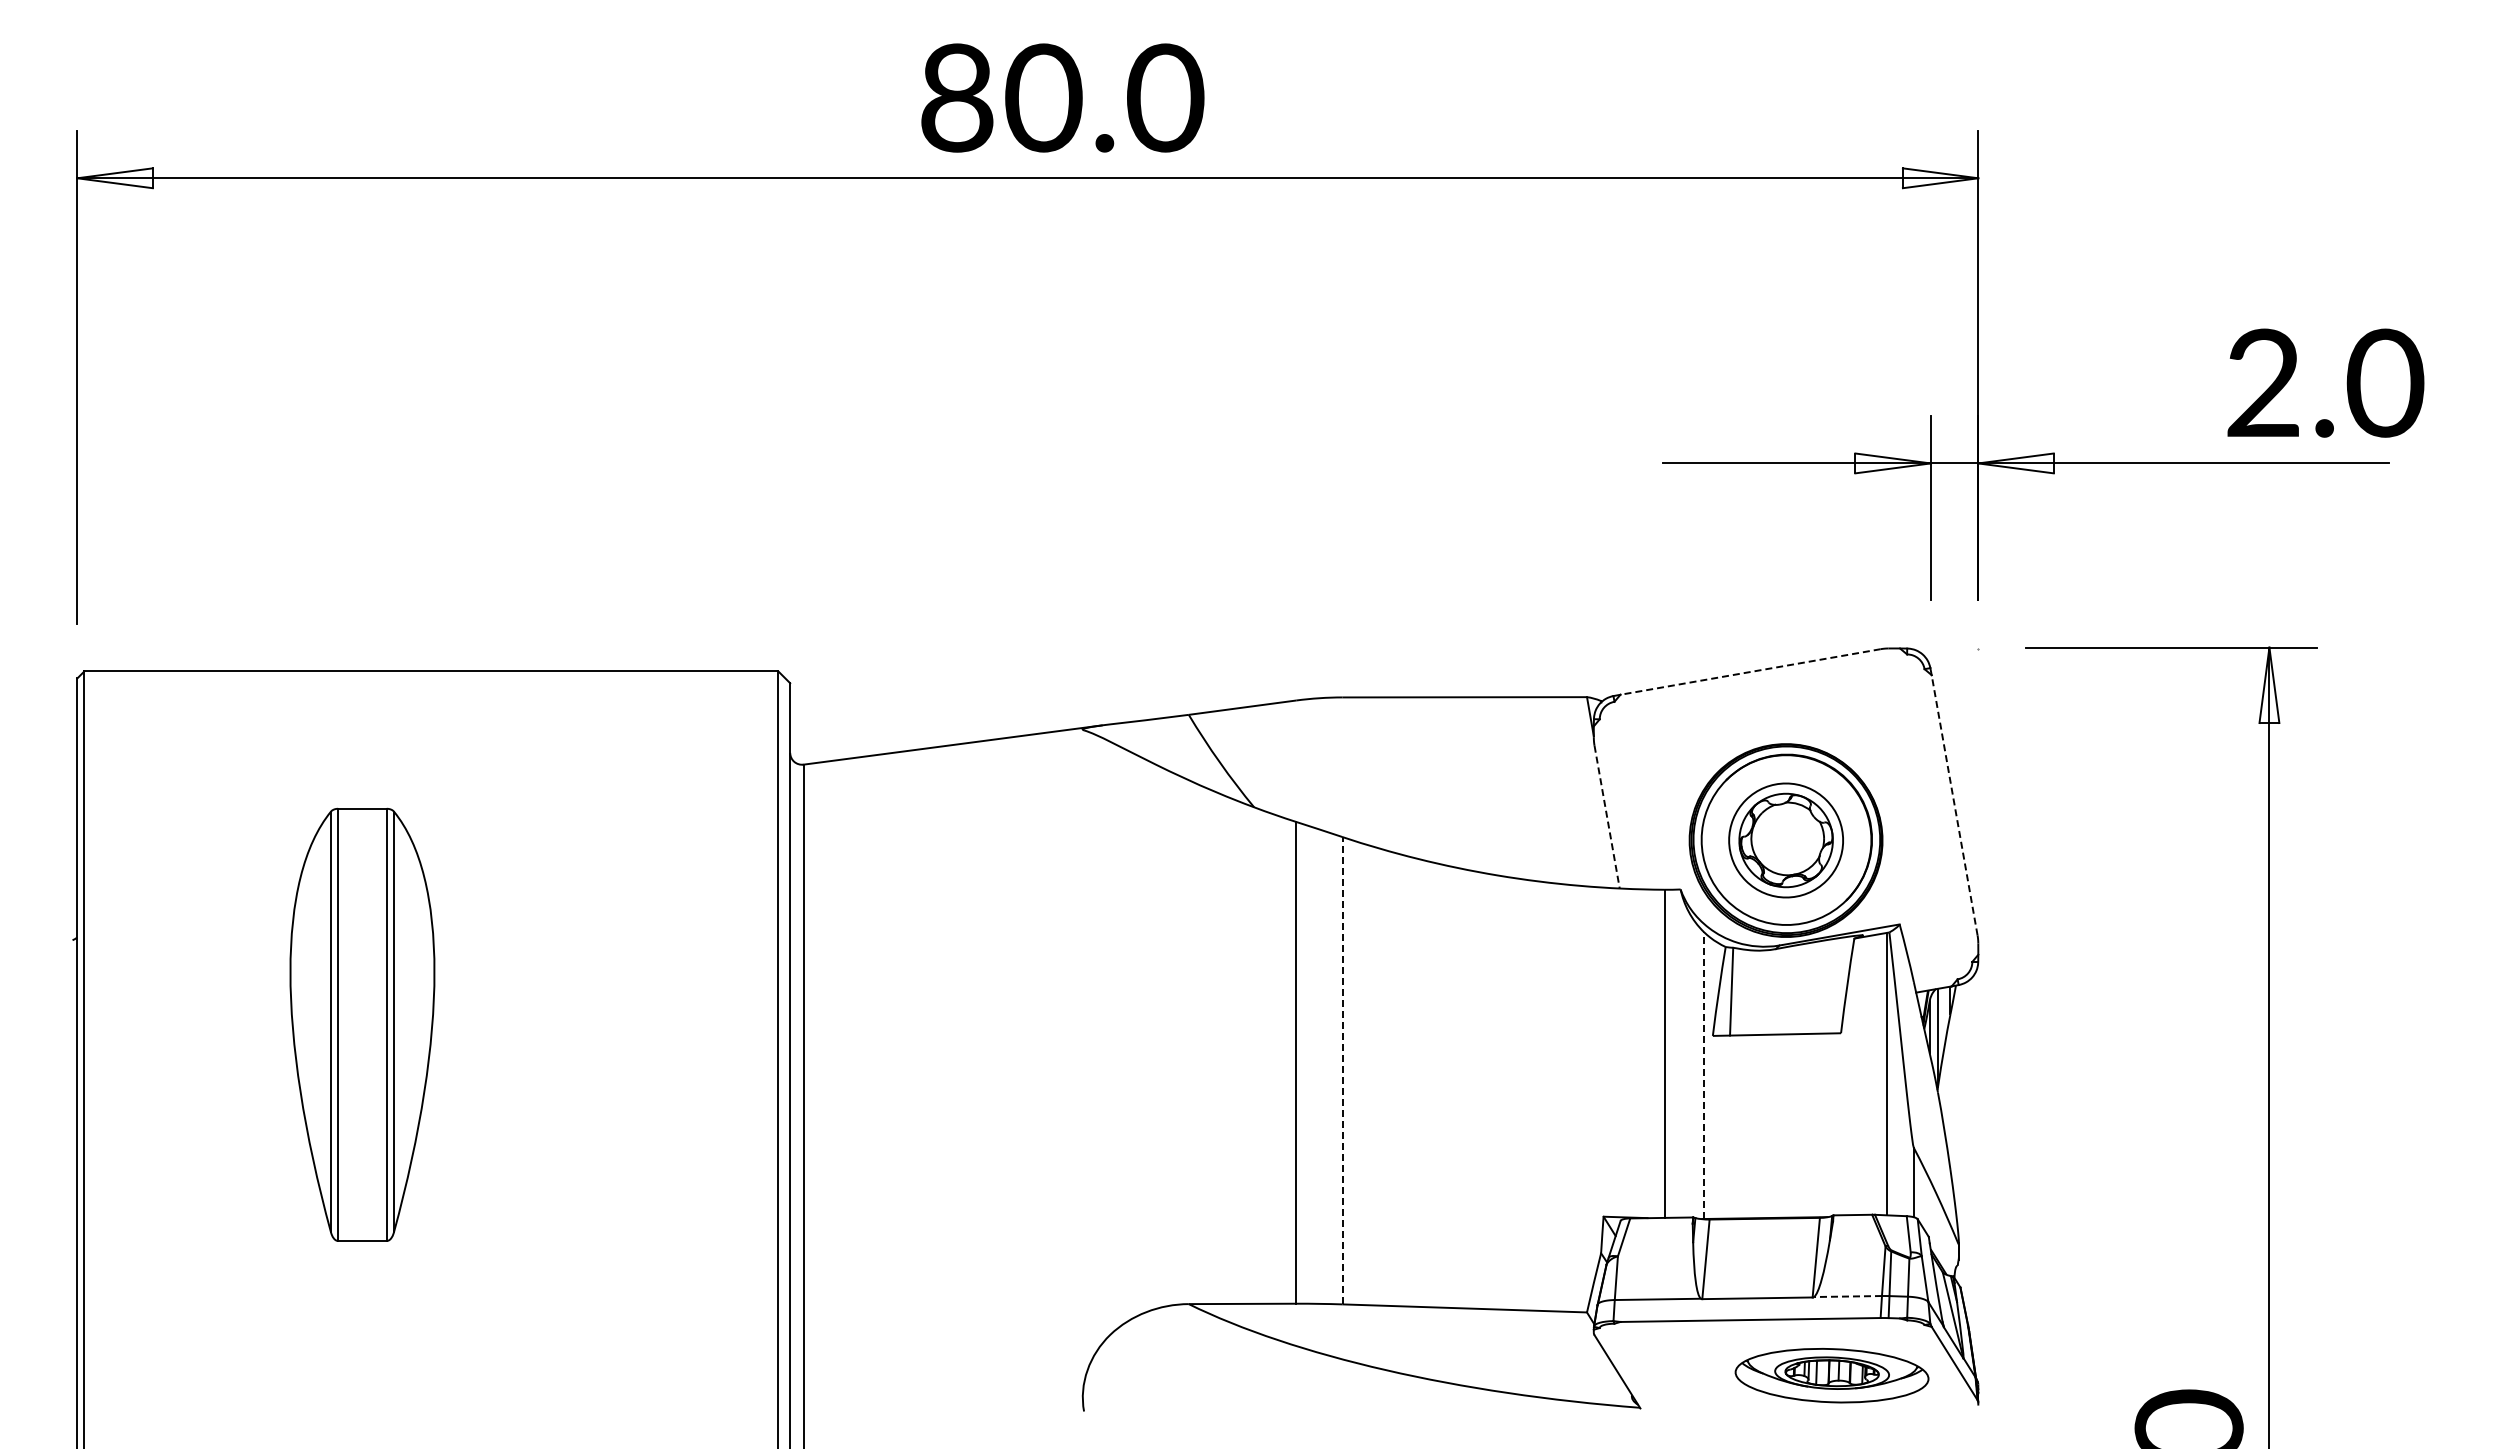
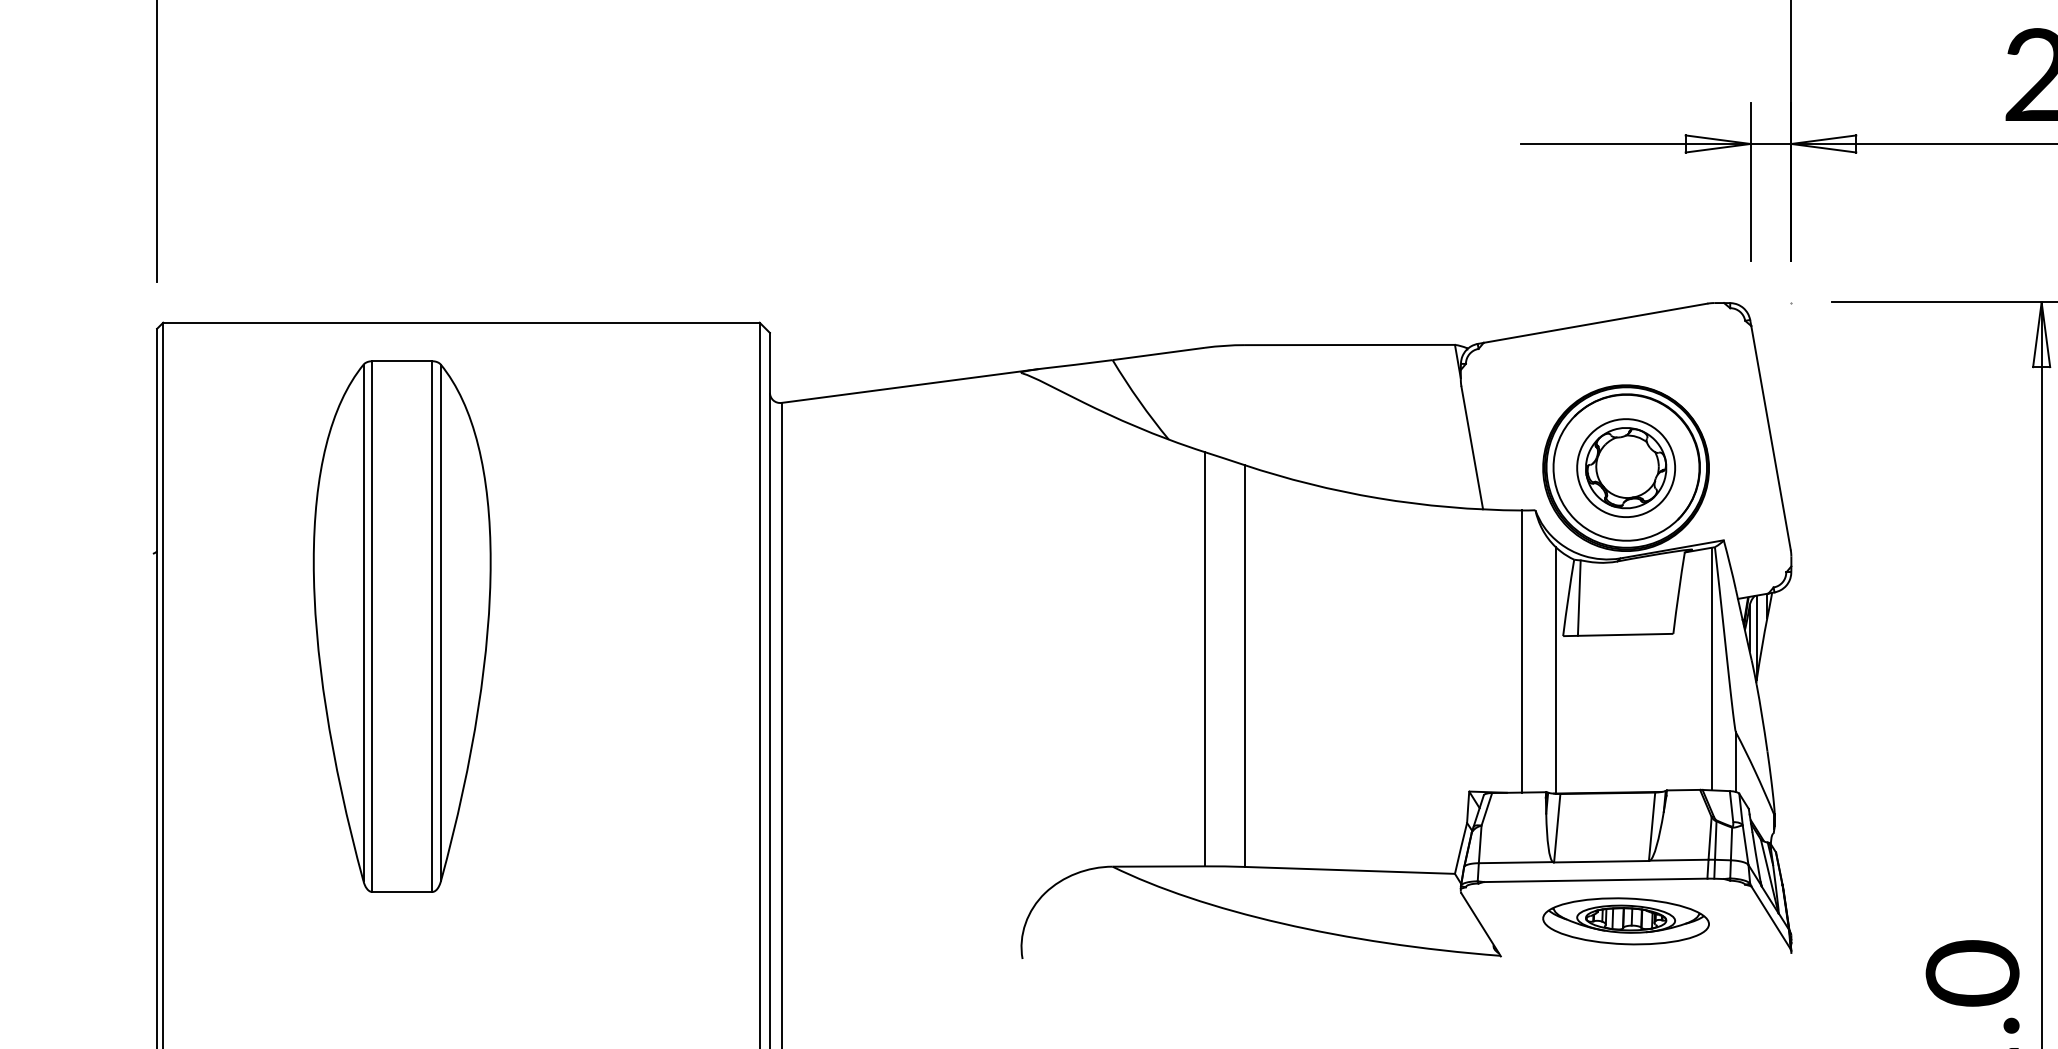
line: (1750, 672) -> (1595, 323), dashed -> solid
line: (1954, 804) -> (1770, 437), dashed -> solid
line: (1607, 817) -> (1472, 448), dashed -> solid
part: (362, 1024) -> (402, 626), size x1.43
line: (1342, 1070) -> (1244, 665), dashed -> solid
line: (1704, 1075) -> (1555, 670), dashed -> solid
line: (1848, 1296) -> (1679, 860), dashed -> solid
part: (1831, 1375) -> (1625, 921), moved

